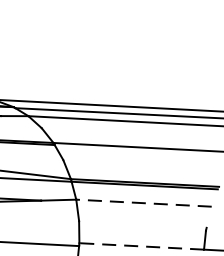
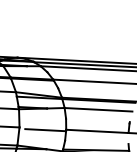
line: (143, 202) -> (98, 109), dashed -> solid
line: (139, 246) -> (96, 131), dashed -> solid

